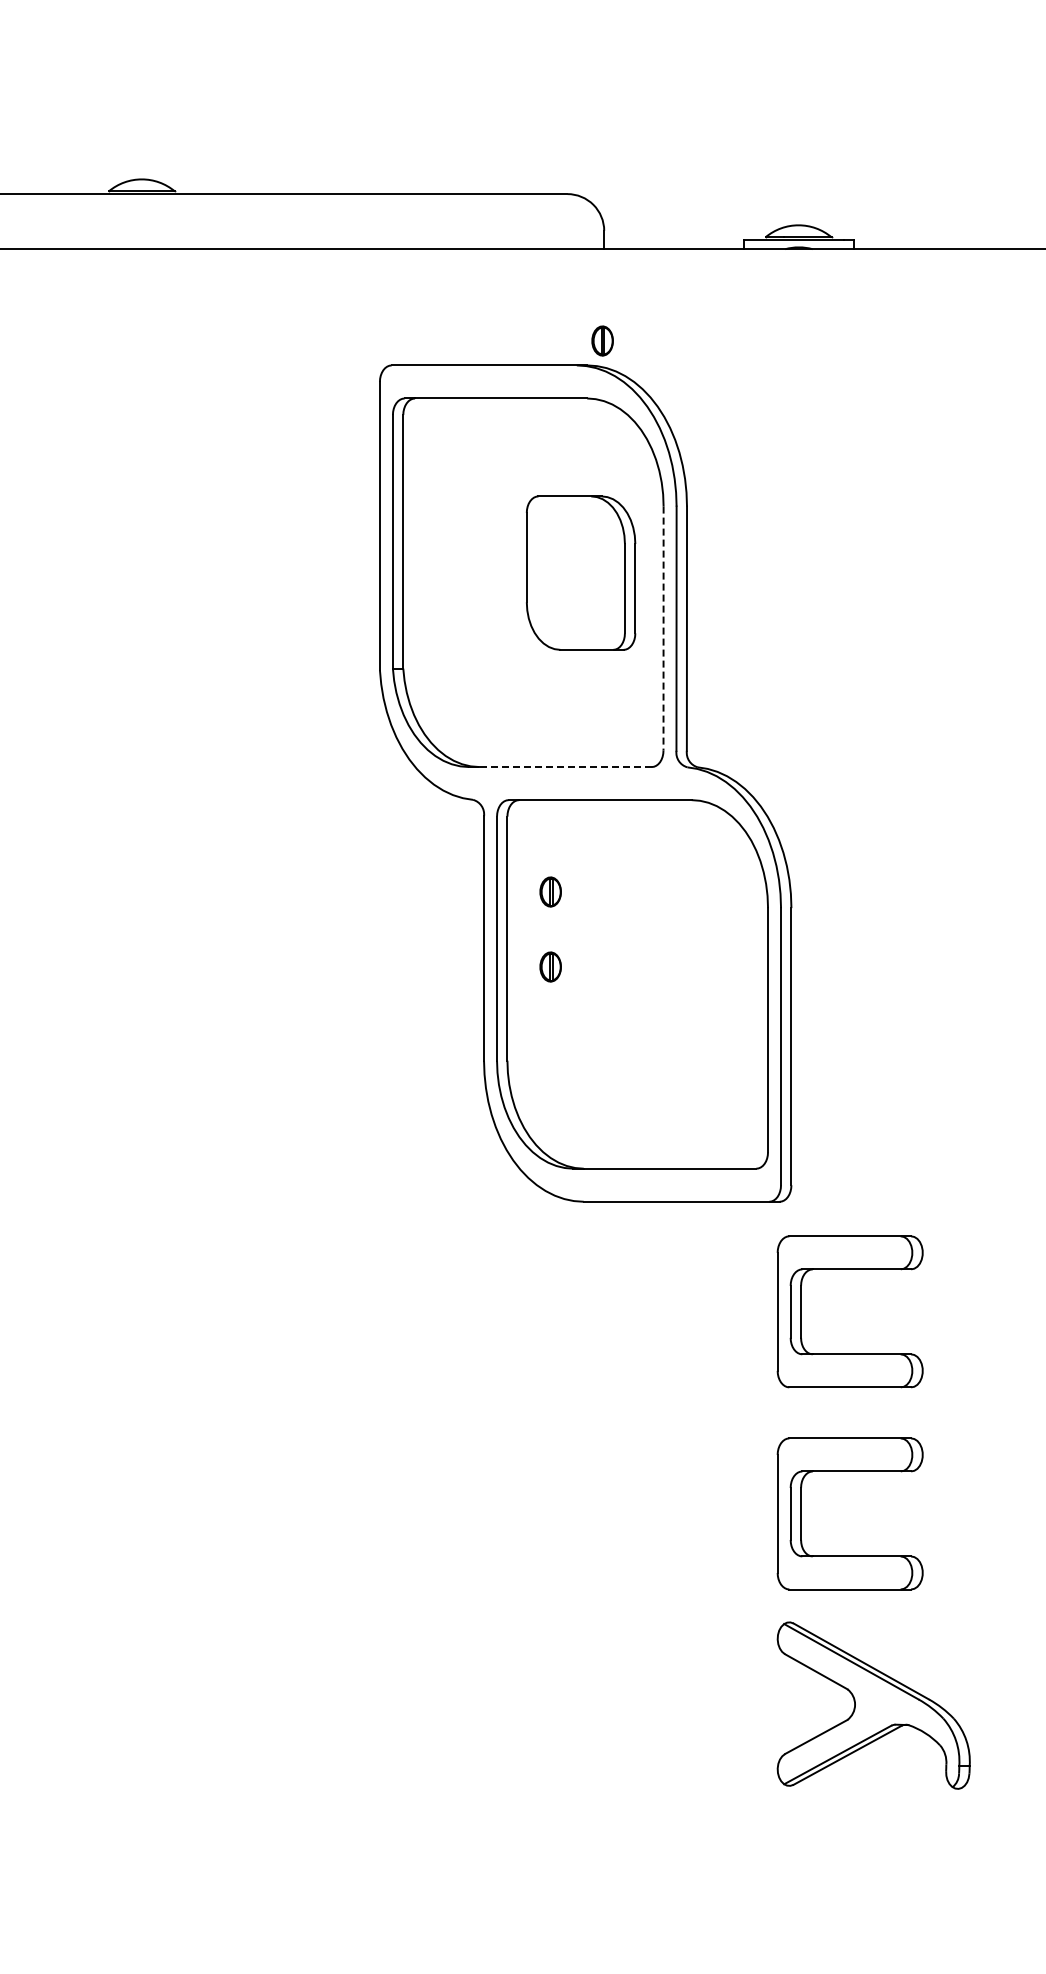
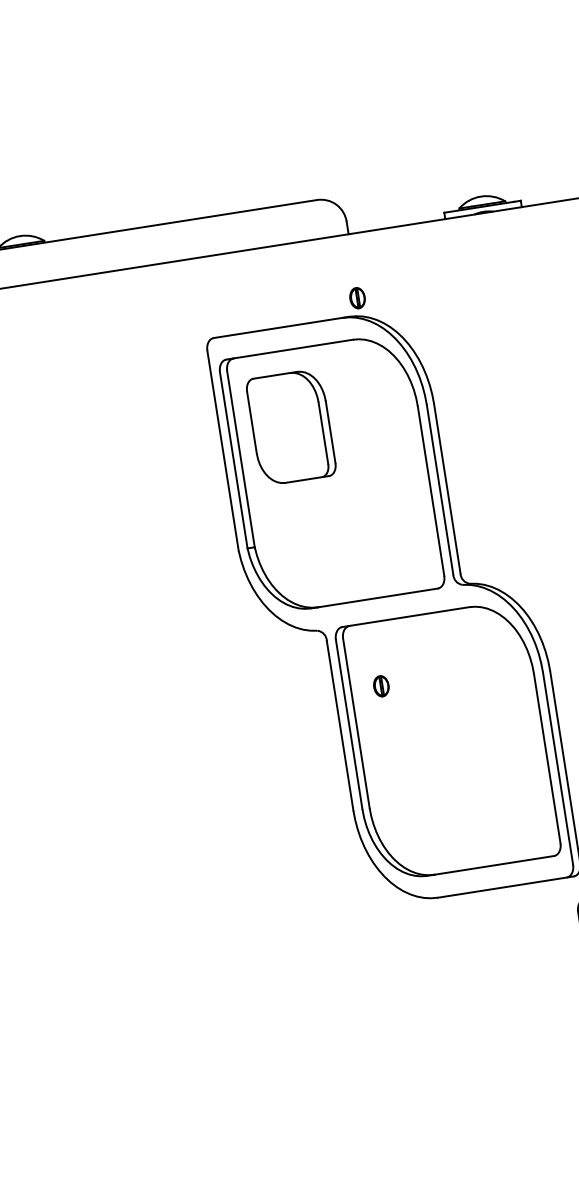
part: (581, 572) -> (291, 426), moved
line: (663, 628) -> (431, 491), dashed -> solid
line: (565, 767) -> (378, 598), dashed -> solid
part: (550, 966) -> (389, 738), removed

